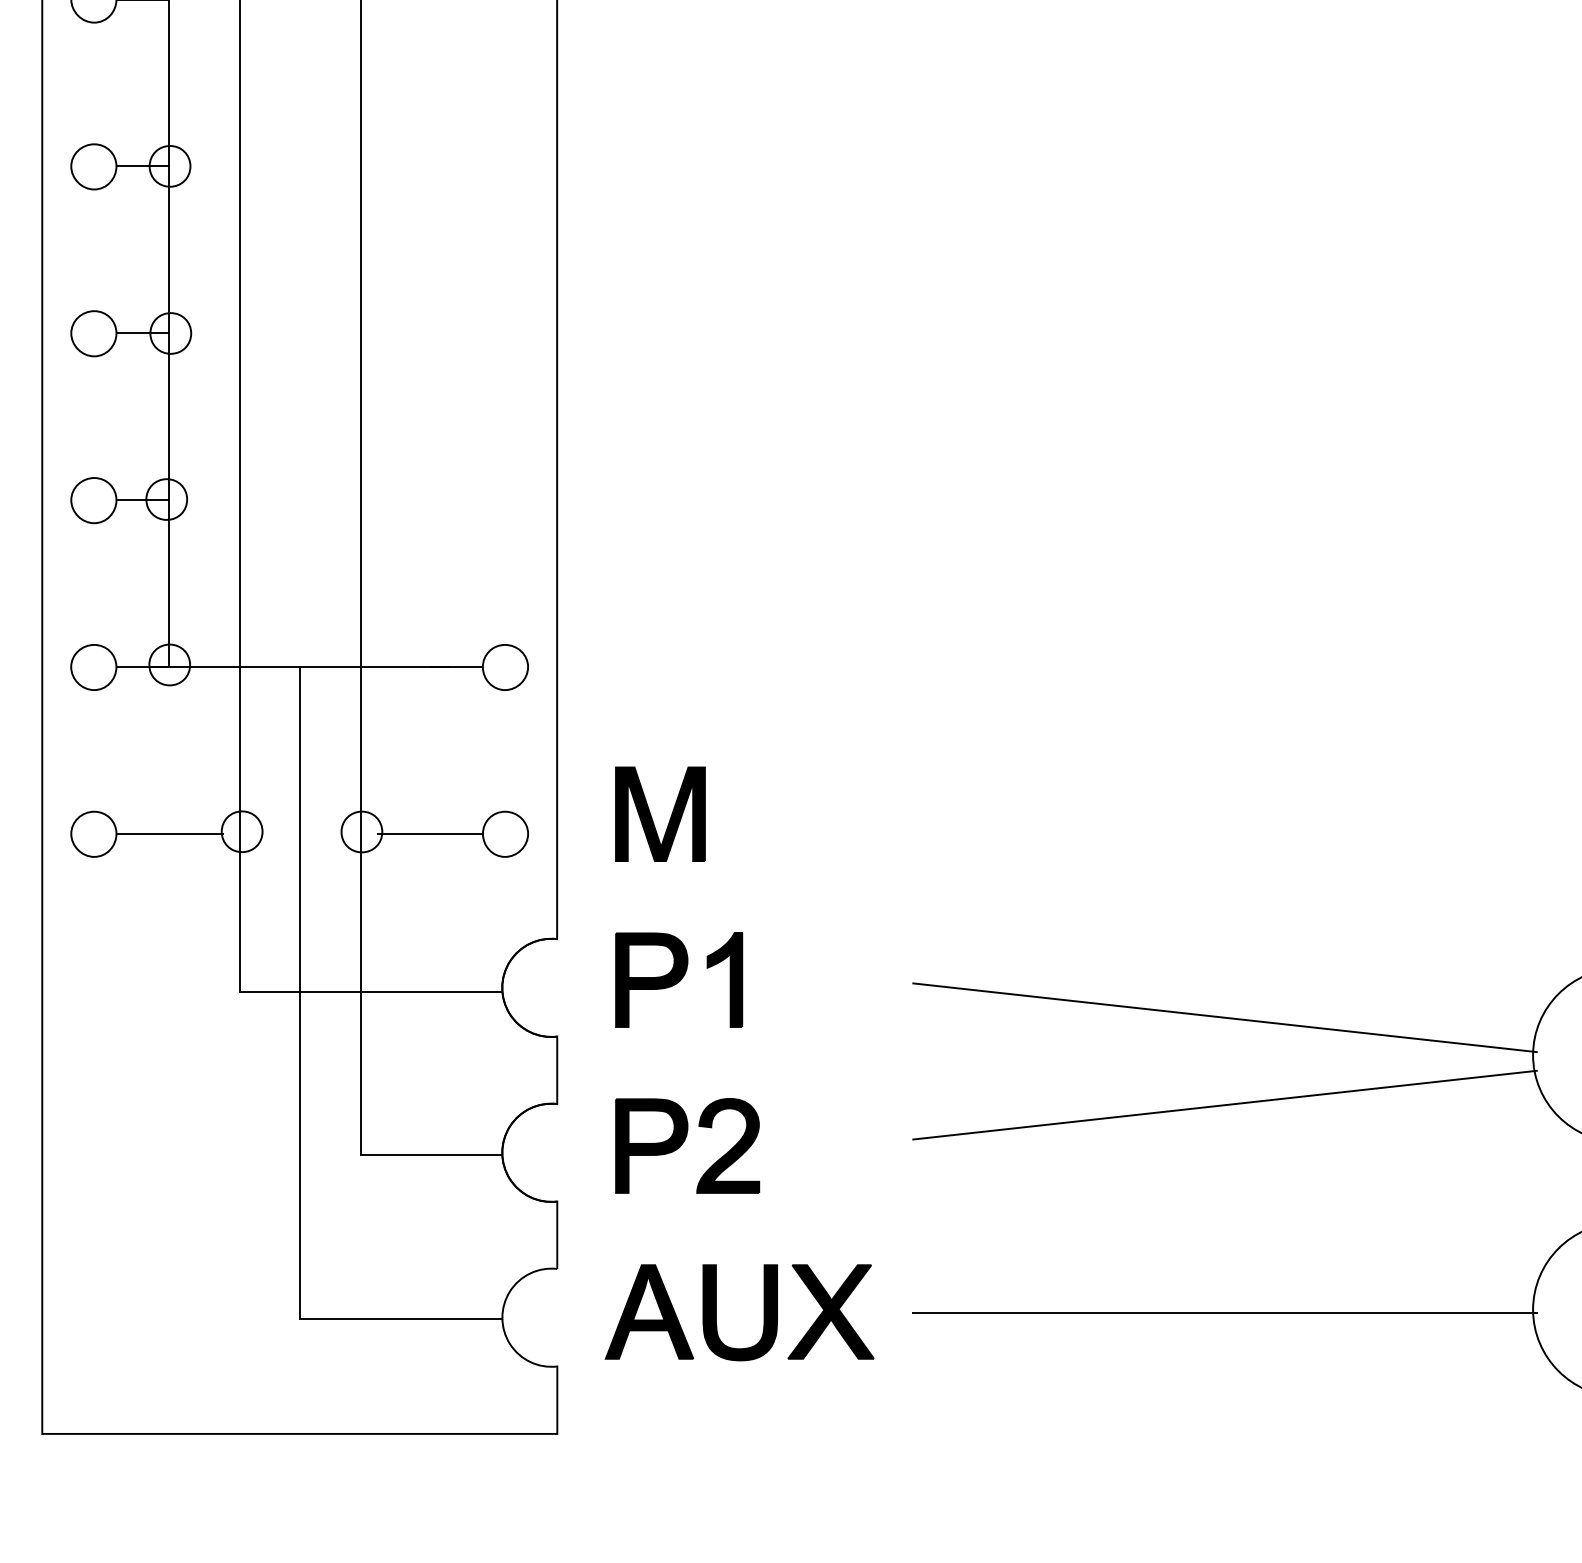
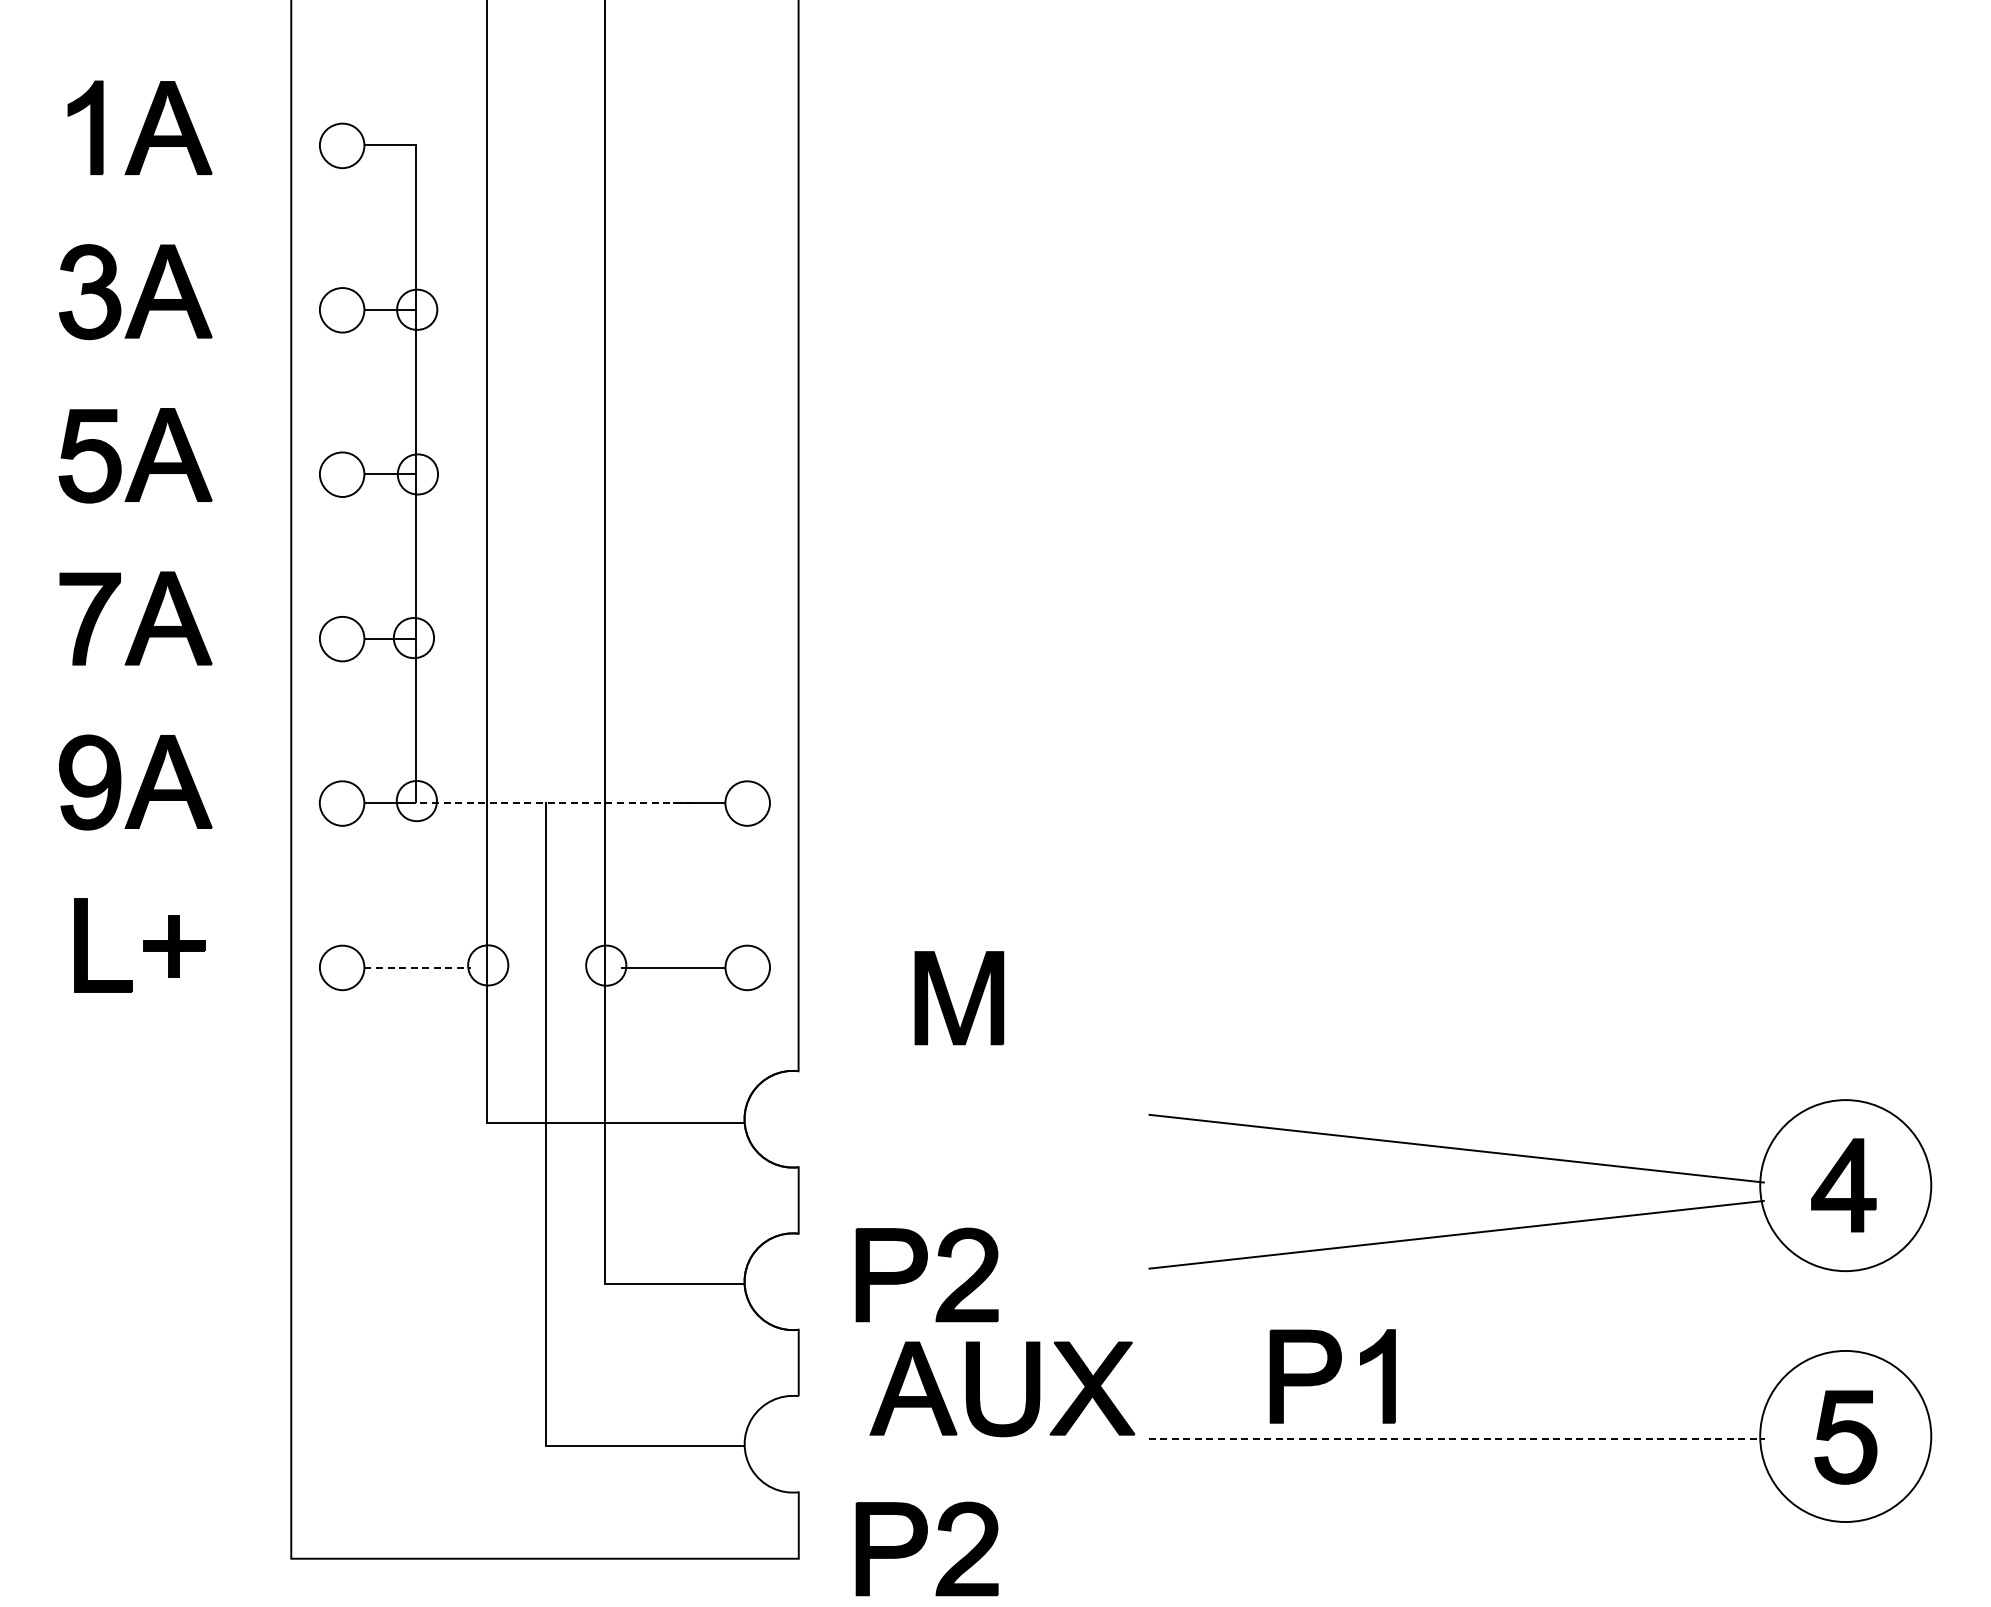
line: (299, 667) -> (544, 803), solid -> dashed
part: (652, 817) -> (951, 1001), moved
line: (170, 833) -> (417, 967), solid -> dashed
part: (678, 980) -> (1332, 1376), moved
part: (716, 1312) -> (979, 1389), moved
line: (1225, 1312) -> (1457, 1439), solid -> dashed
part: (686, 1423) -> (926, 1548), added

